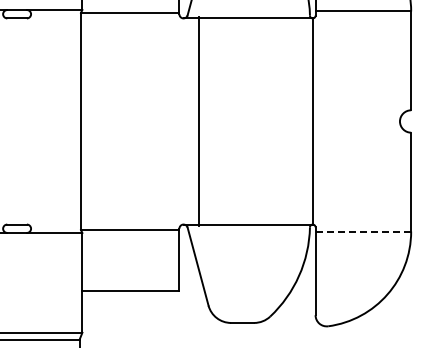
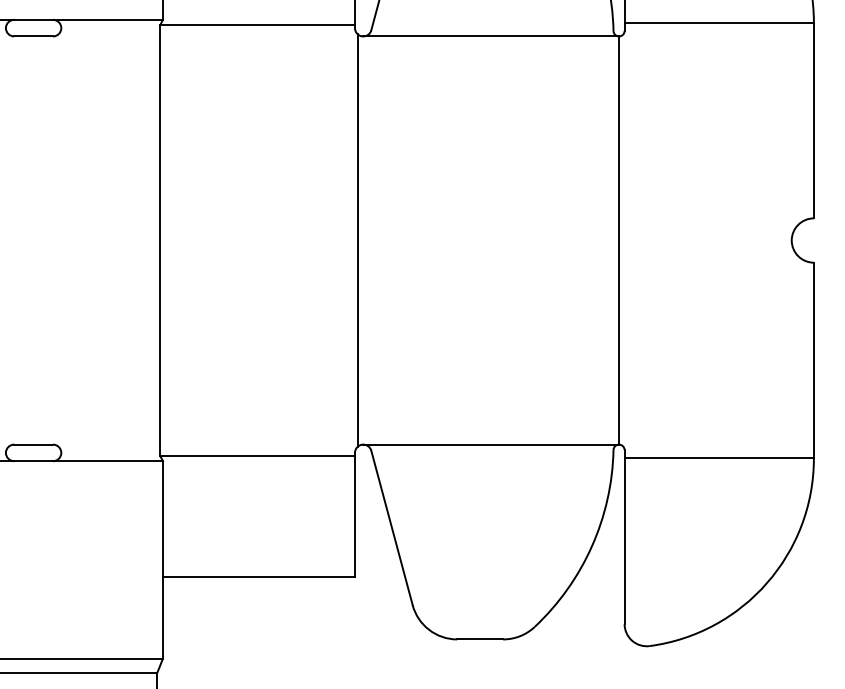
line: (198, 121) -> (357, 240), moved
line: (363, 231) -> (719, 458), dashed -> solid

